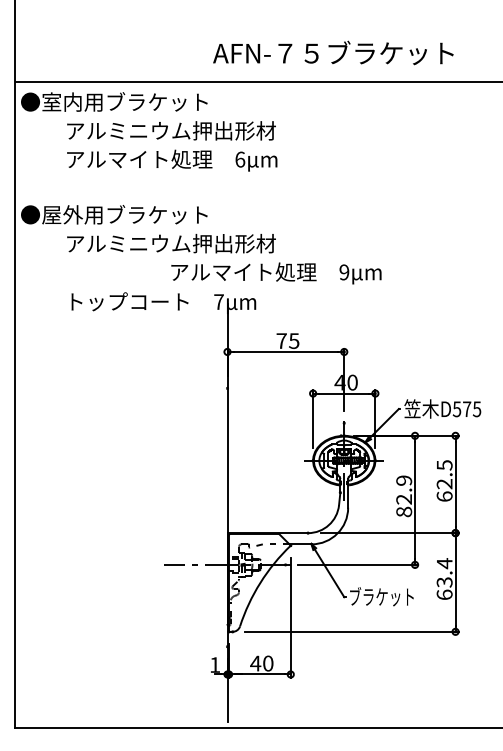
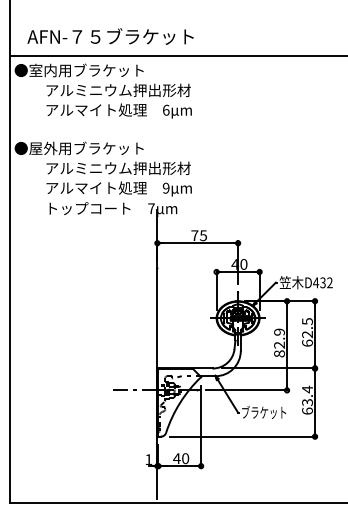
text: (333, 52) -> (110, 36), moved
text: (275, 272) -> (118, 188), moved
text: (466, 408) -> (322, 282), D575 -> D432

